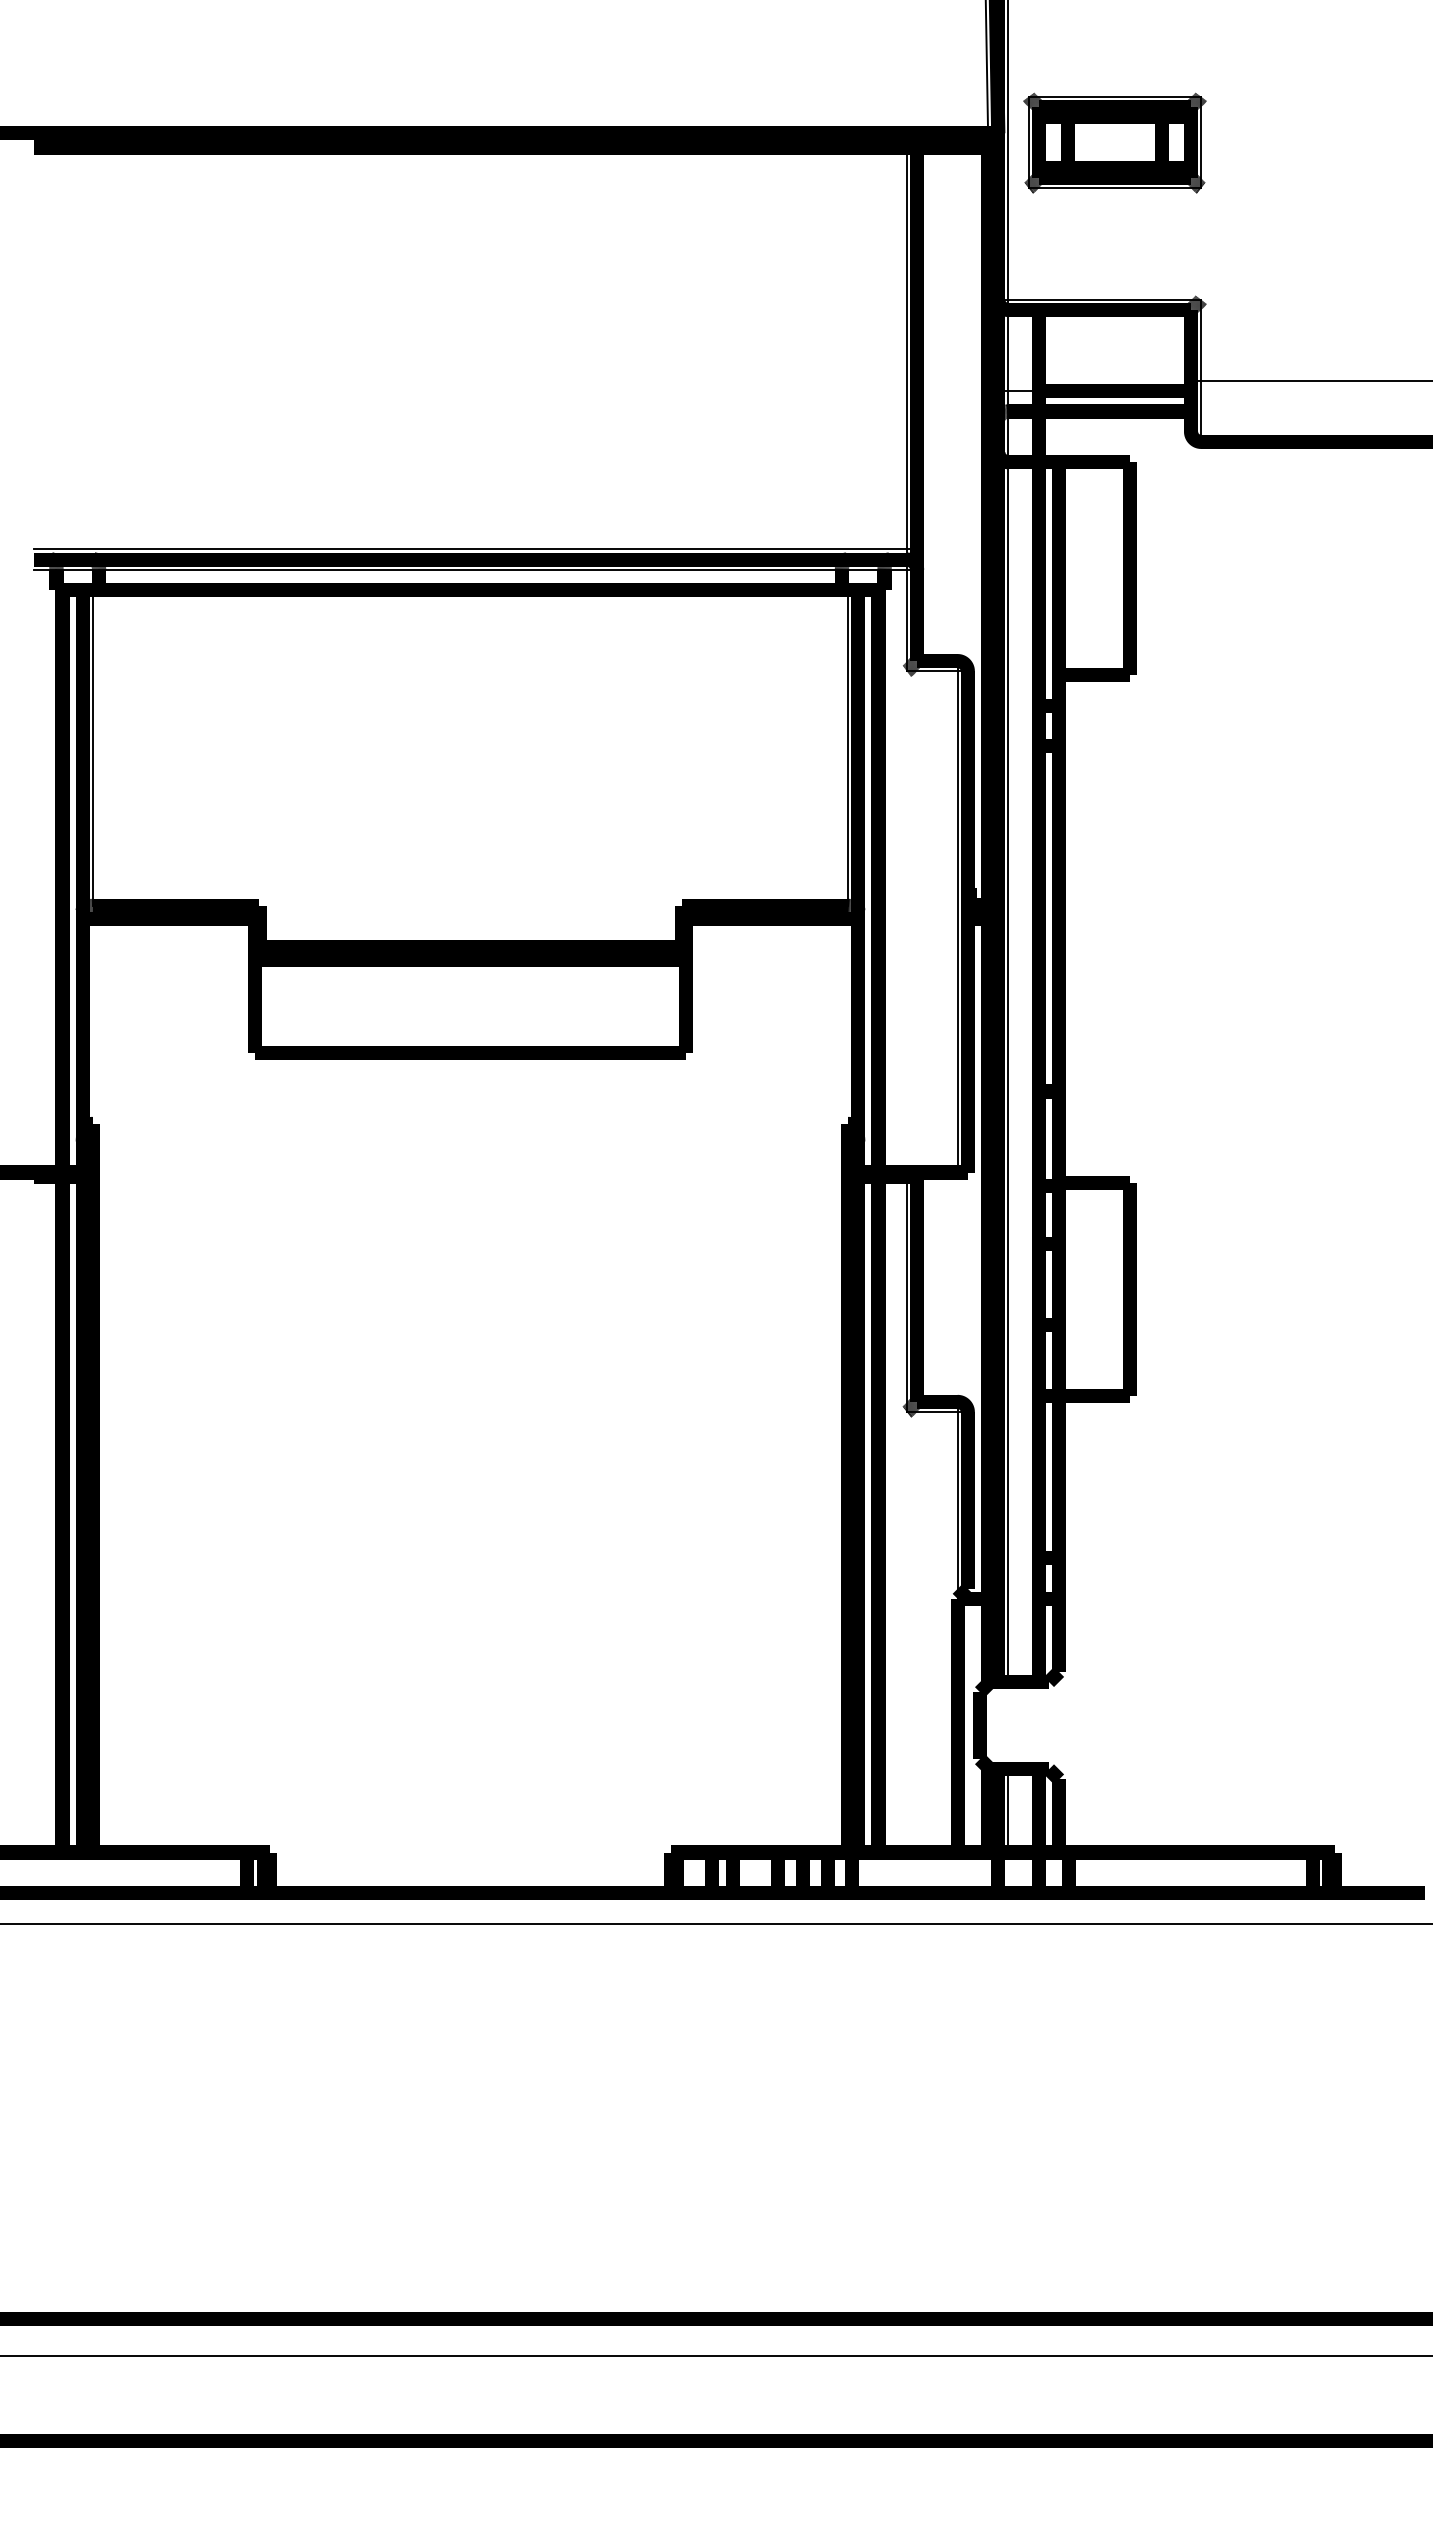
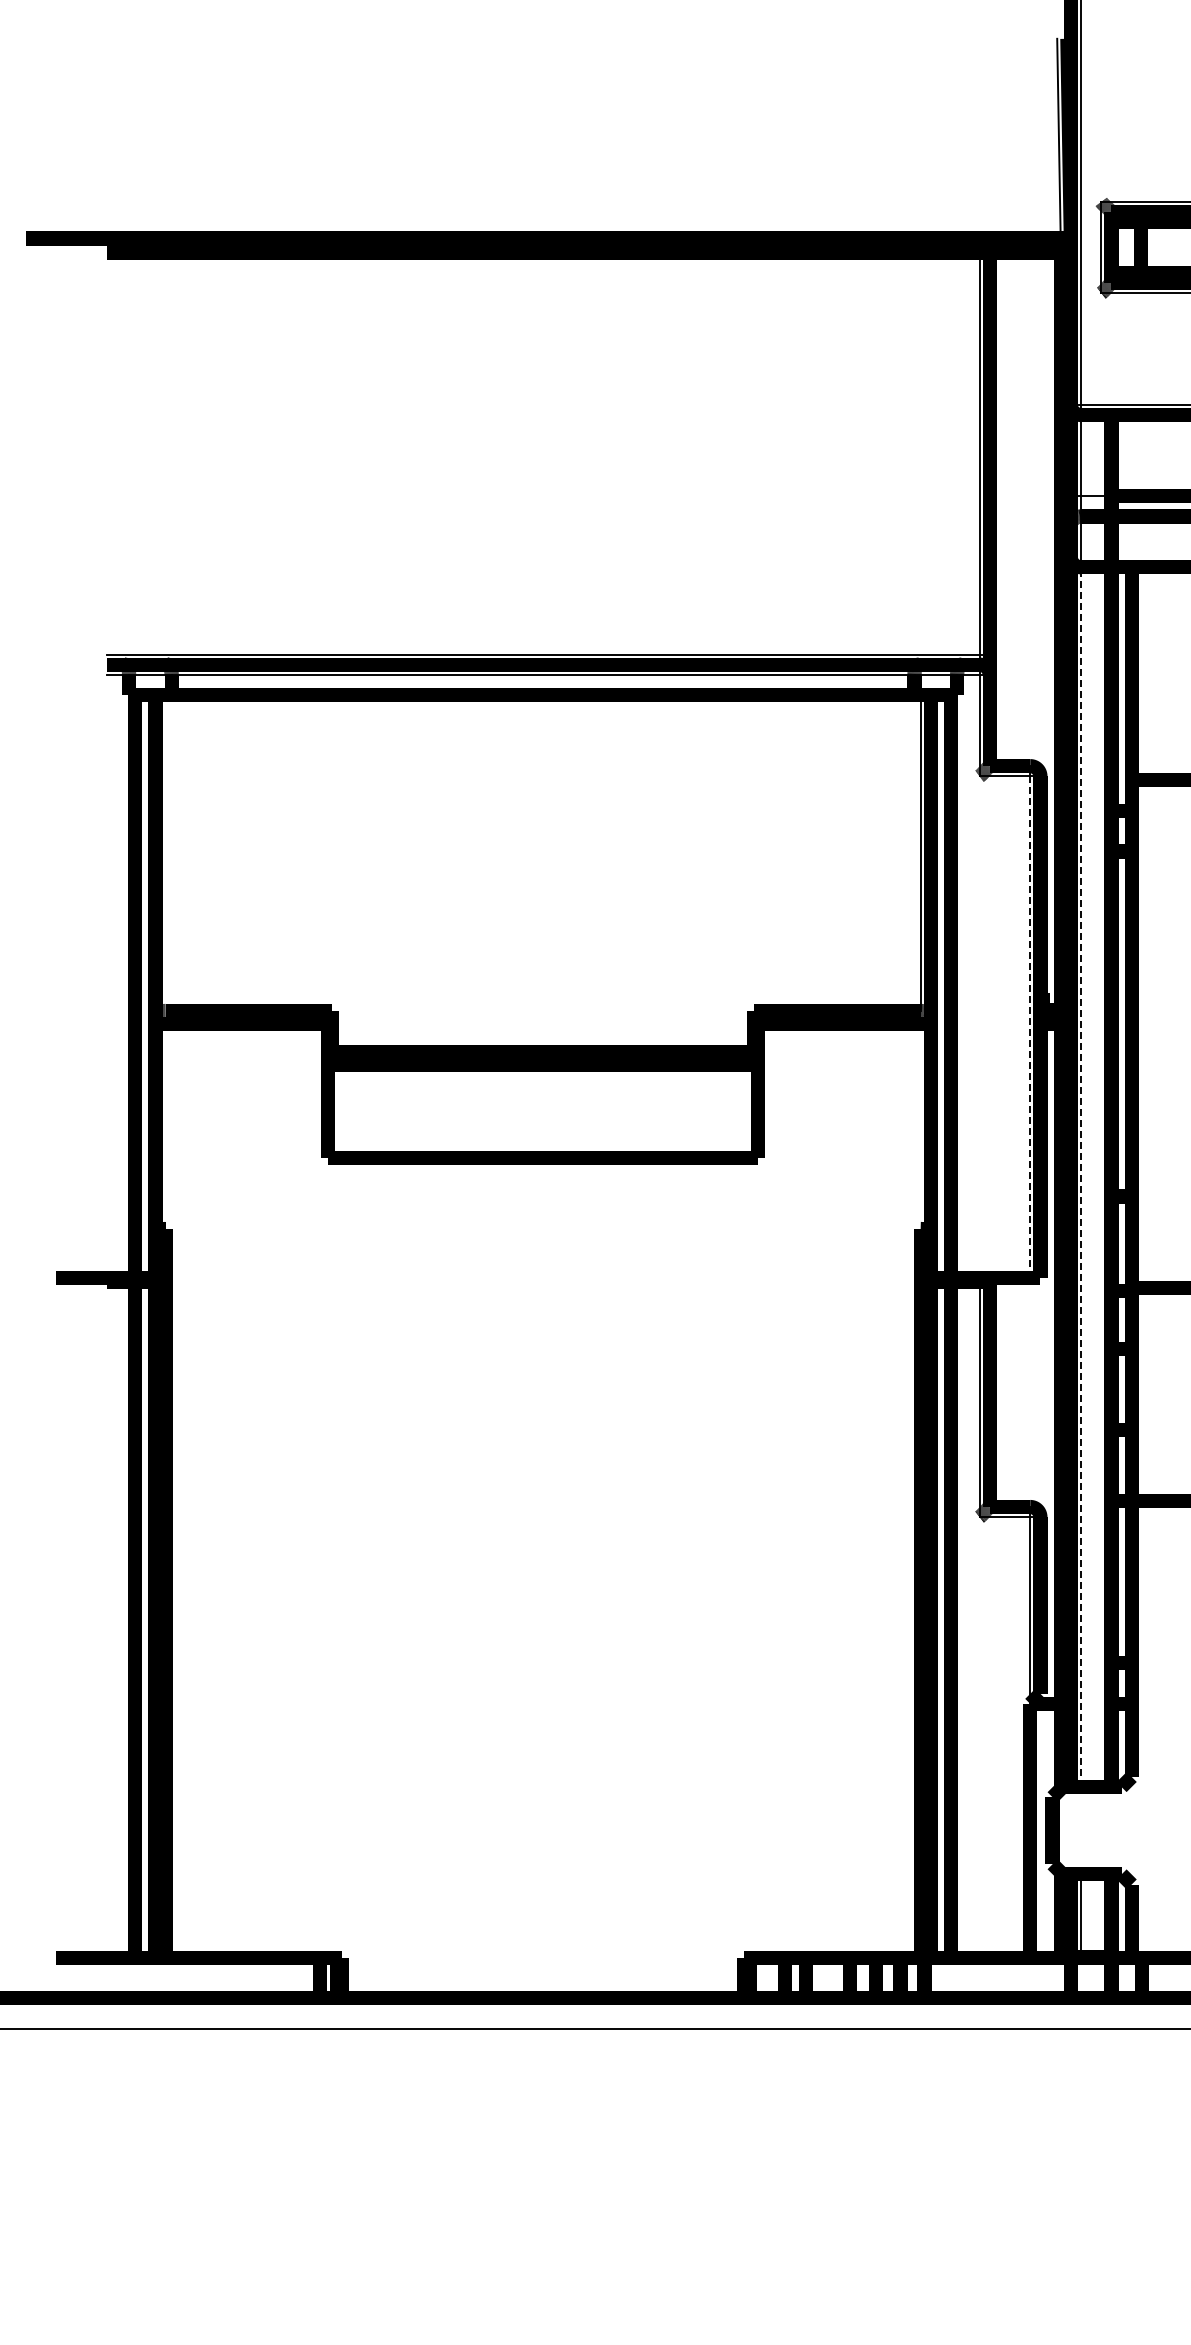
line: (93, 747) -> (166, 852), removed
line: (957, 921) -> (1030, 1026), solid -> dashed
line: (1008, 1072) -> (1081, 1177), solid -> dashed

